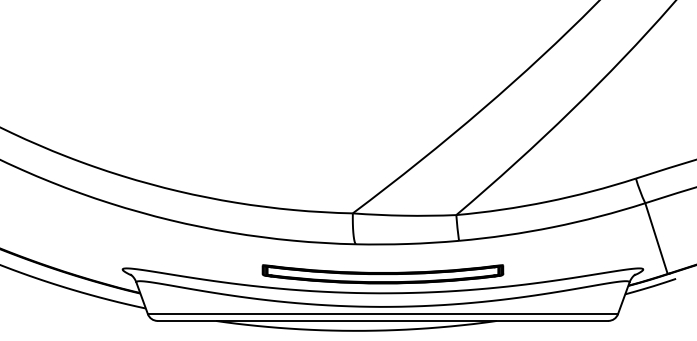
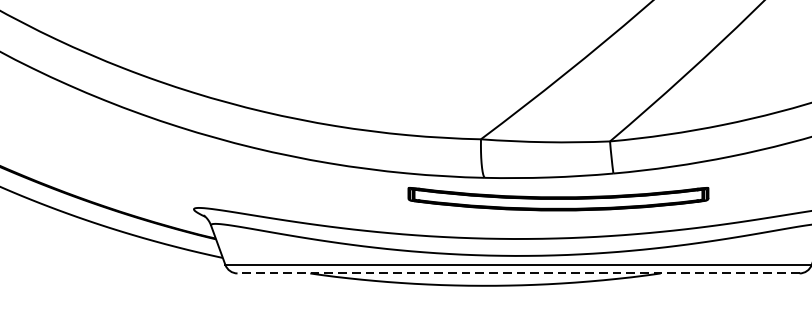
part: (382, 274) -> (557, 199), moved
line: (382, 320) -> (517, 272), solid -> dashed

